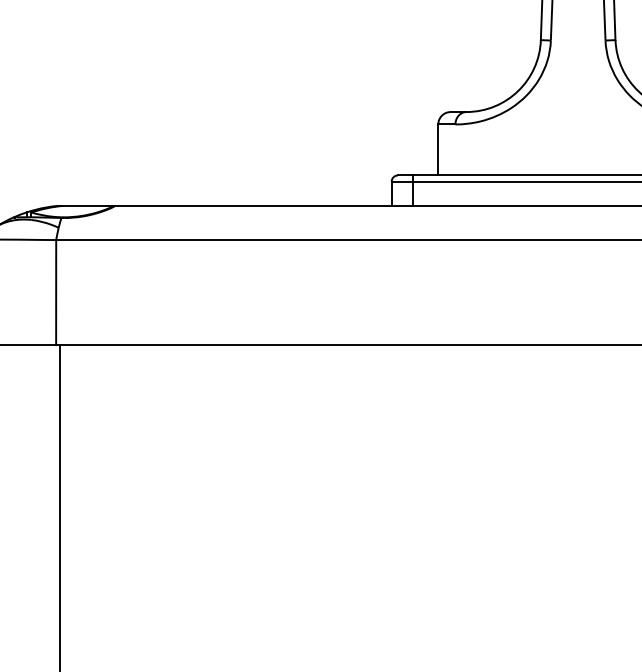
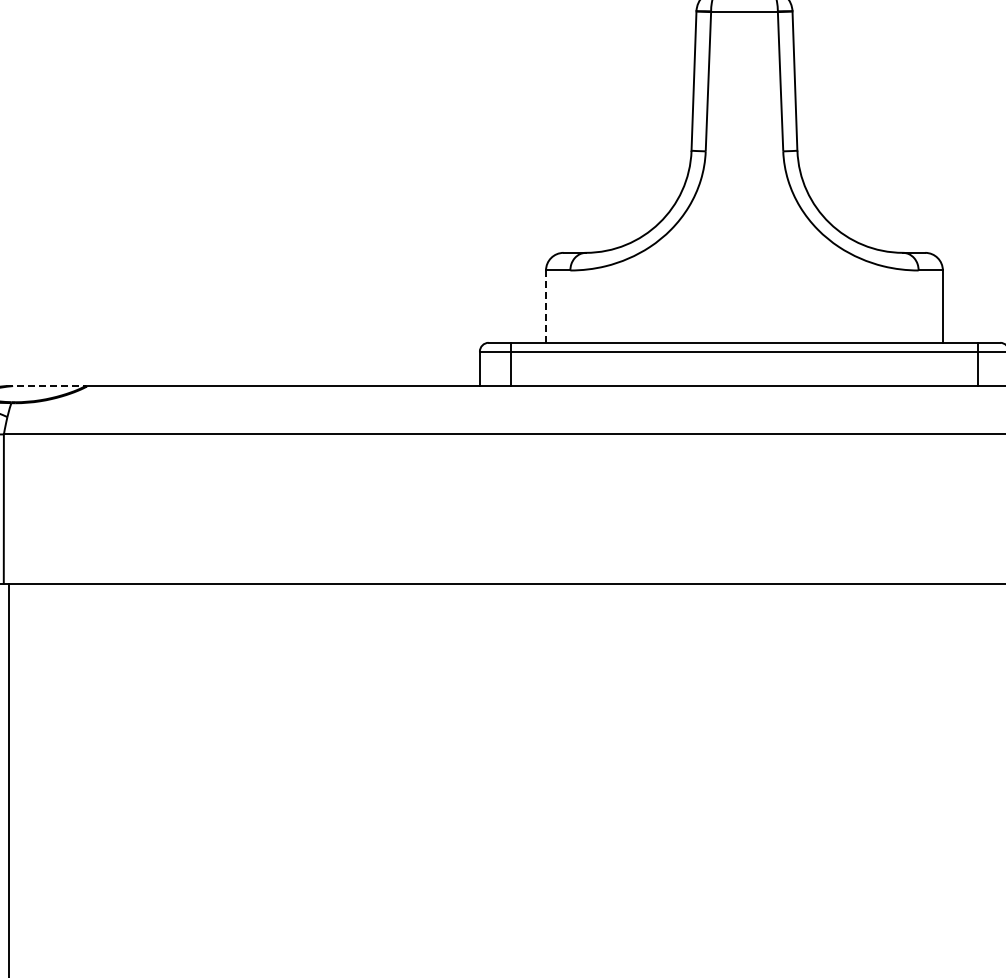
line: (438, 149) -> (546, 306), solid -> dashed
line: (85, 206) -> (45, 386), solid -> dashed

